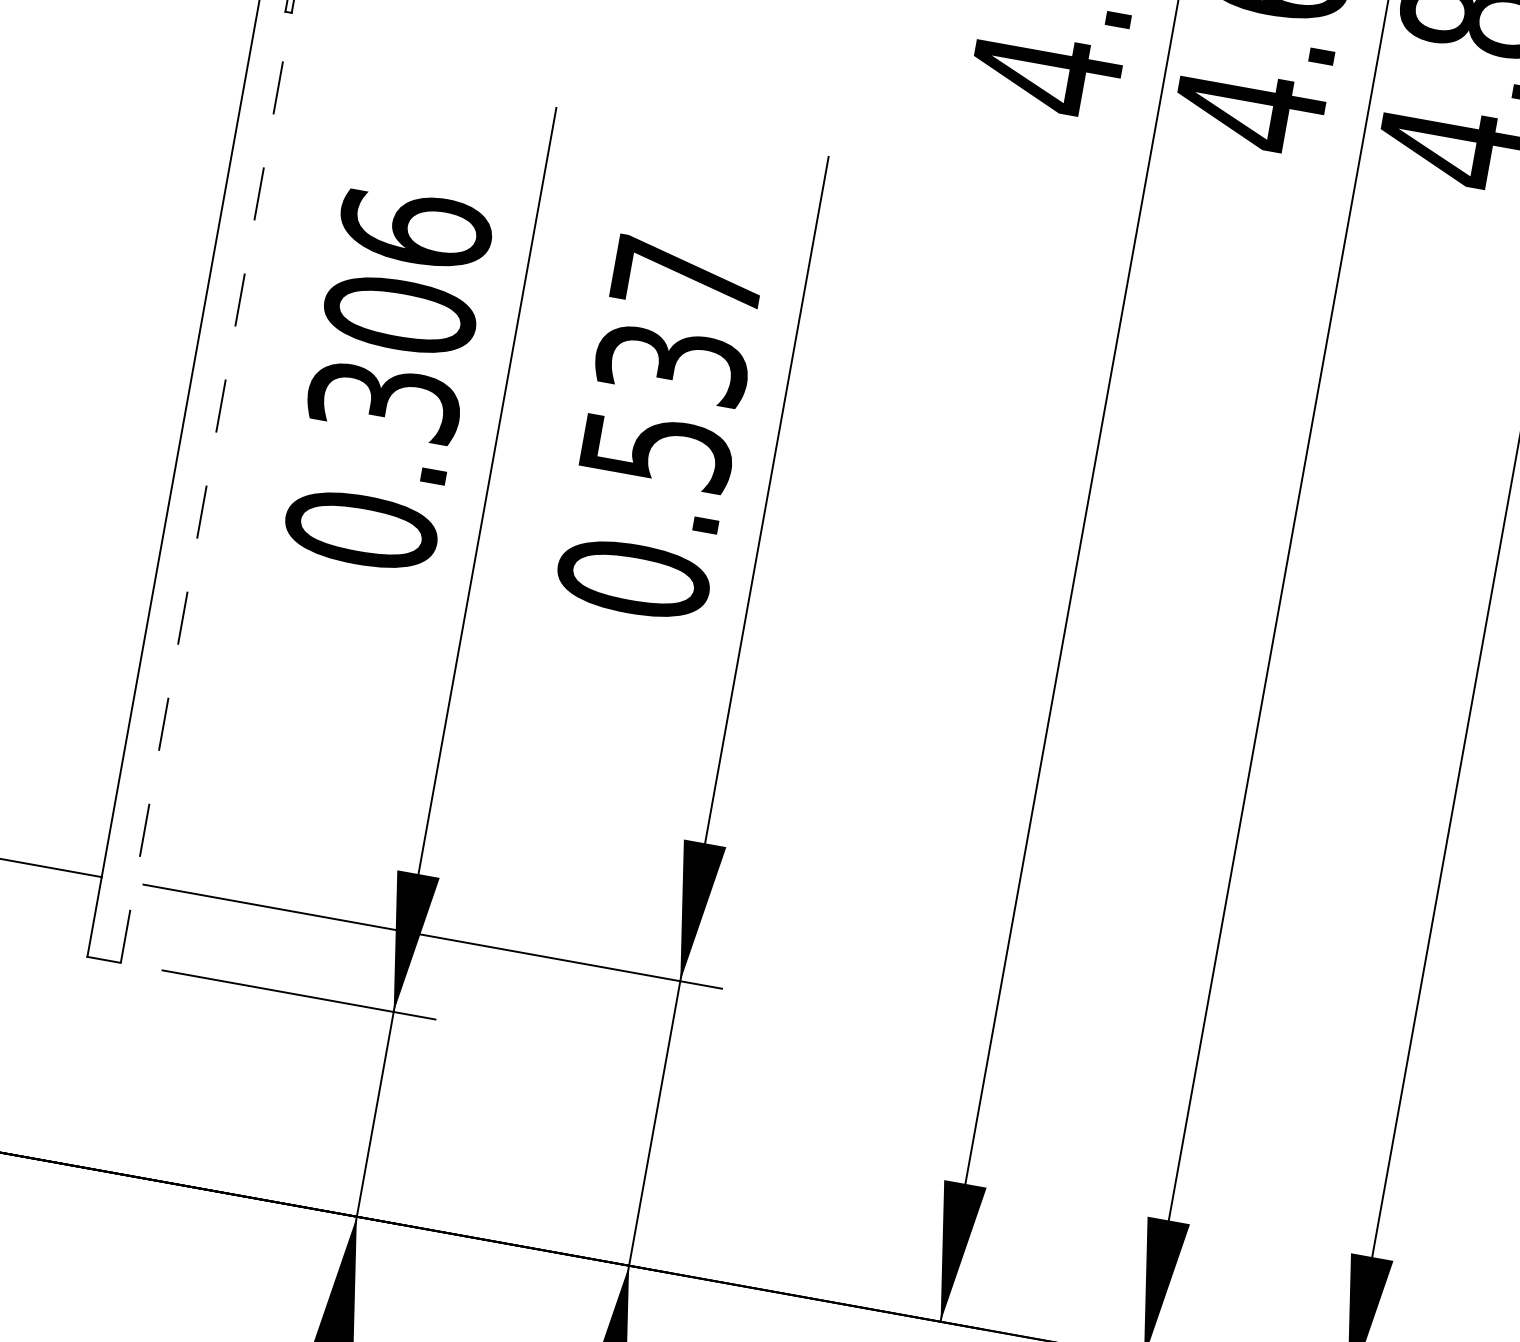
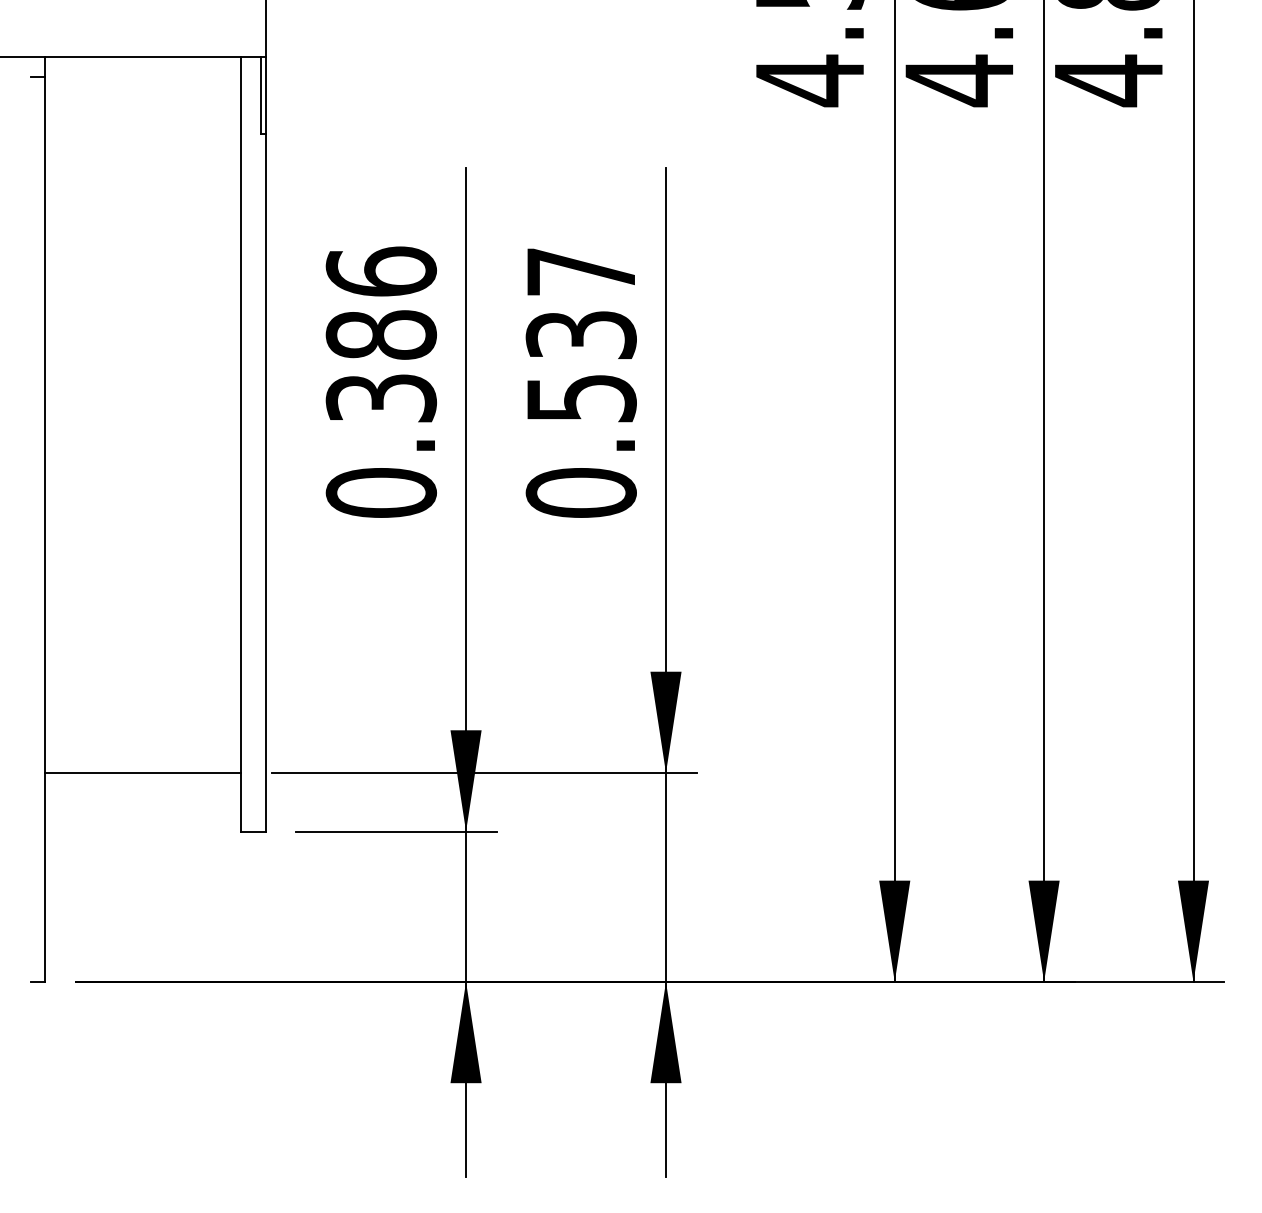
text: (400, 314) -> (381, 334), 0.306 -> 0.386
line: (206, 487) -> (265, 482), dashed -> solid

